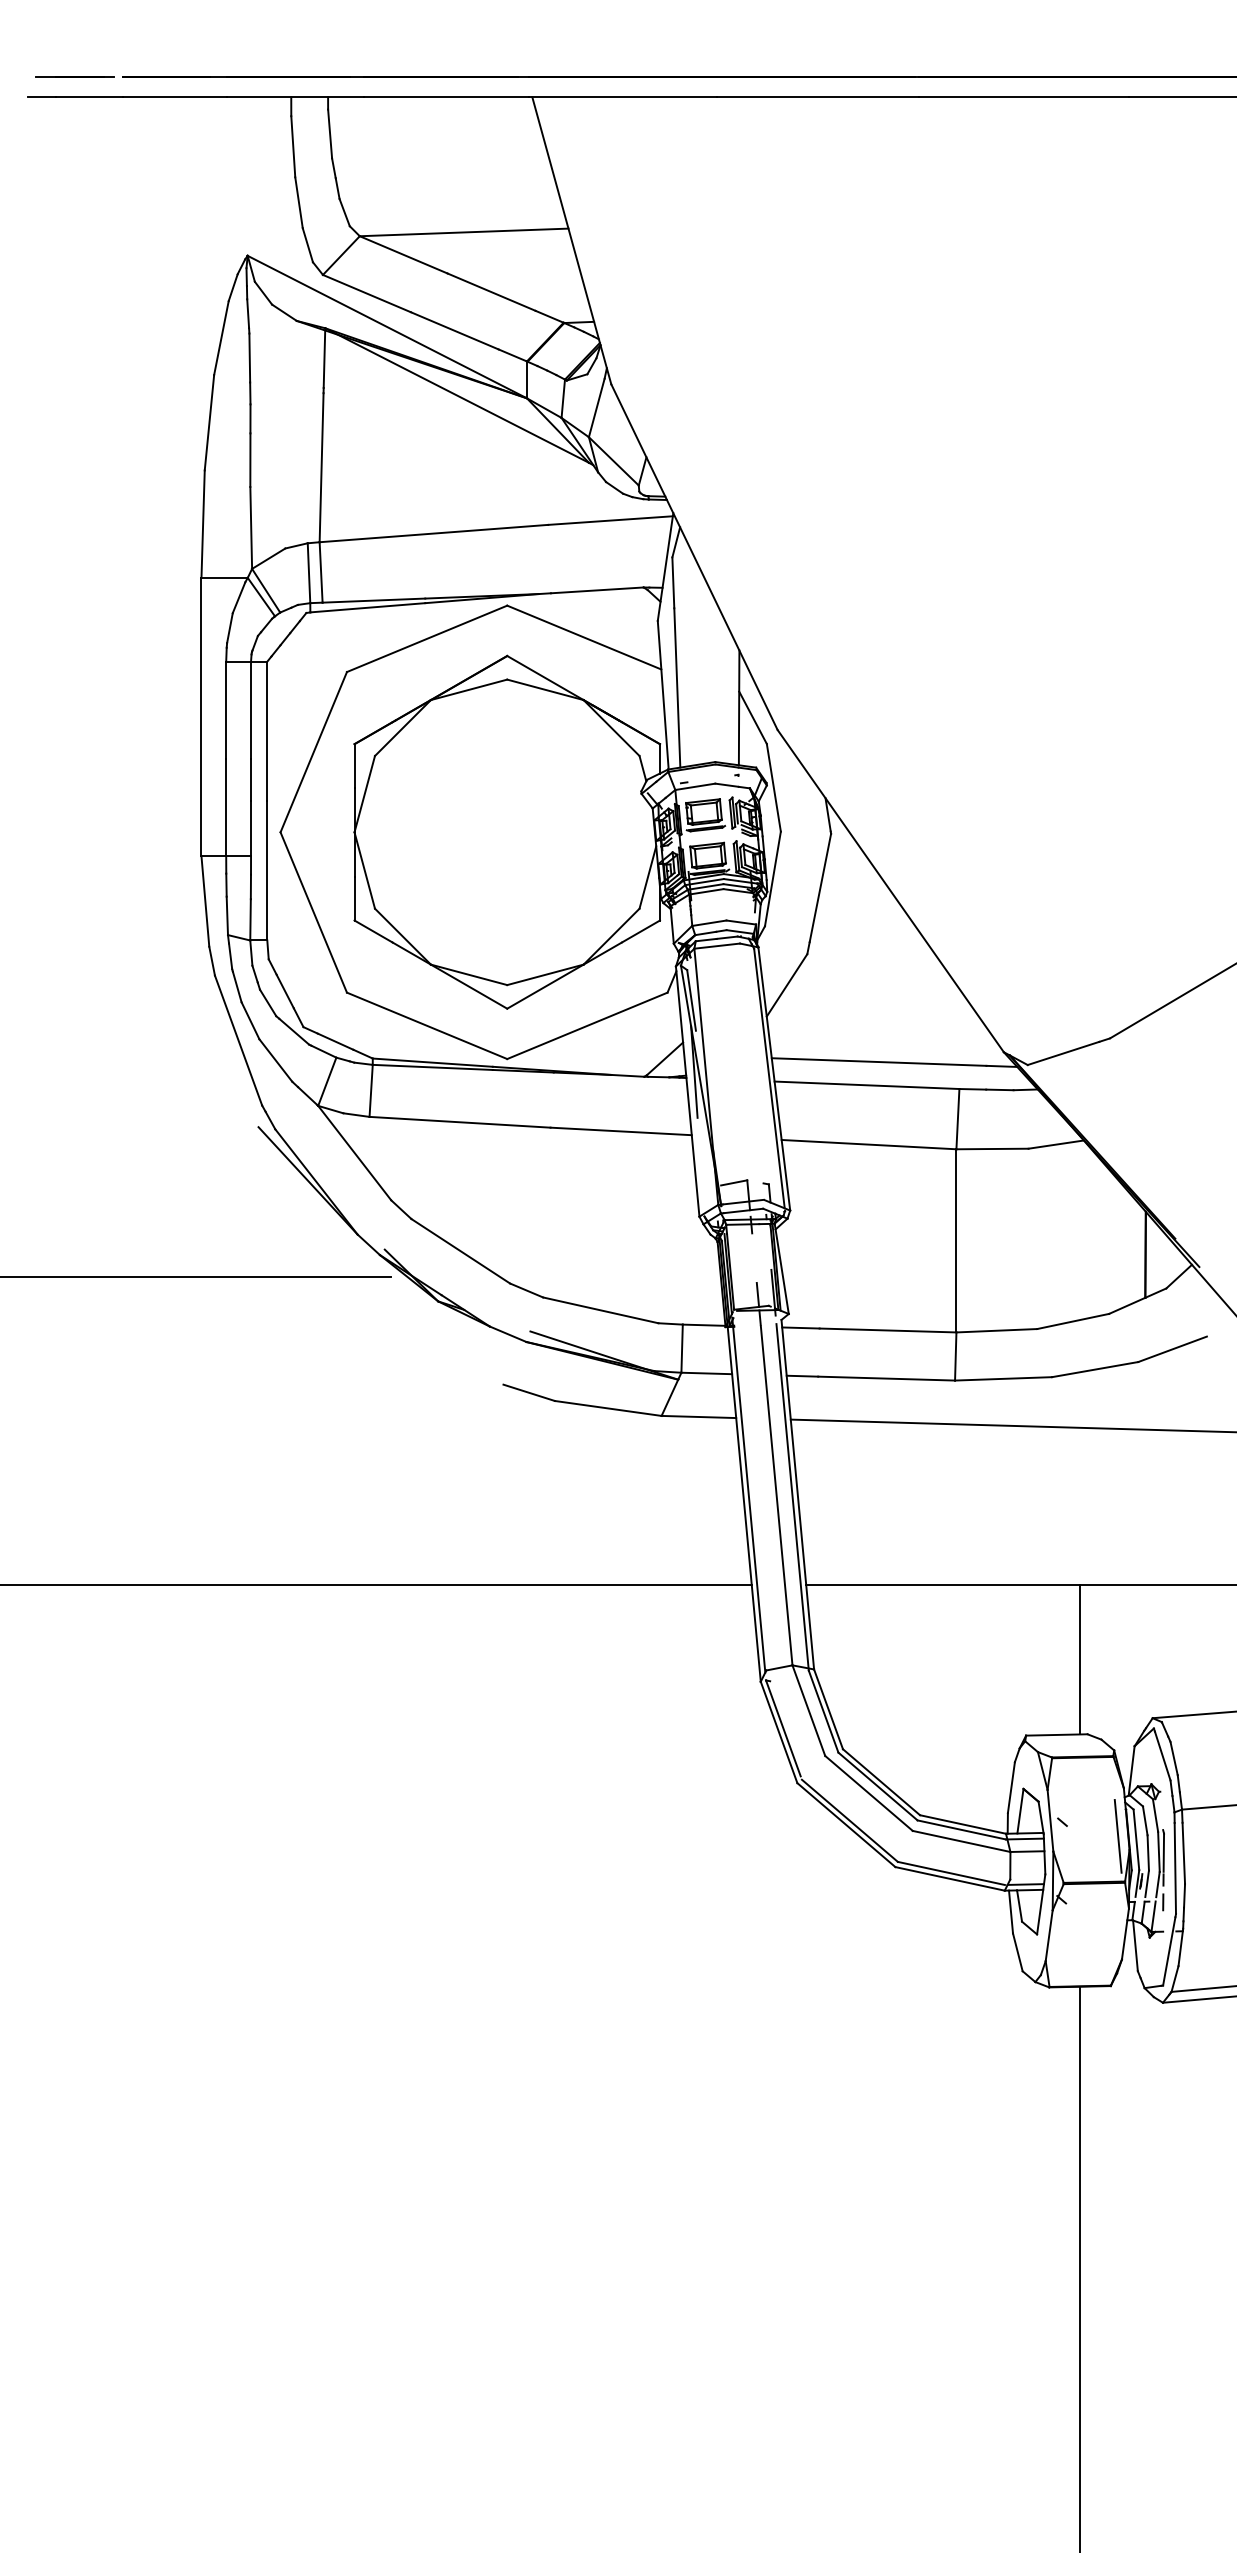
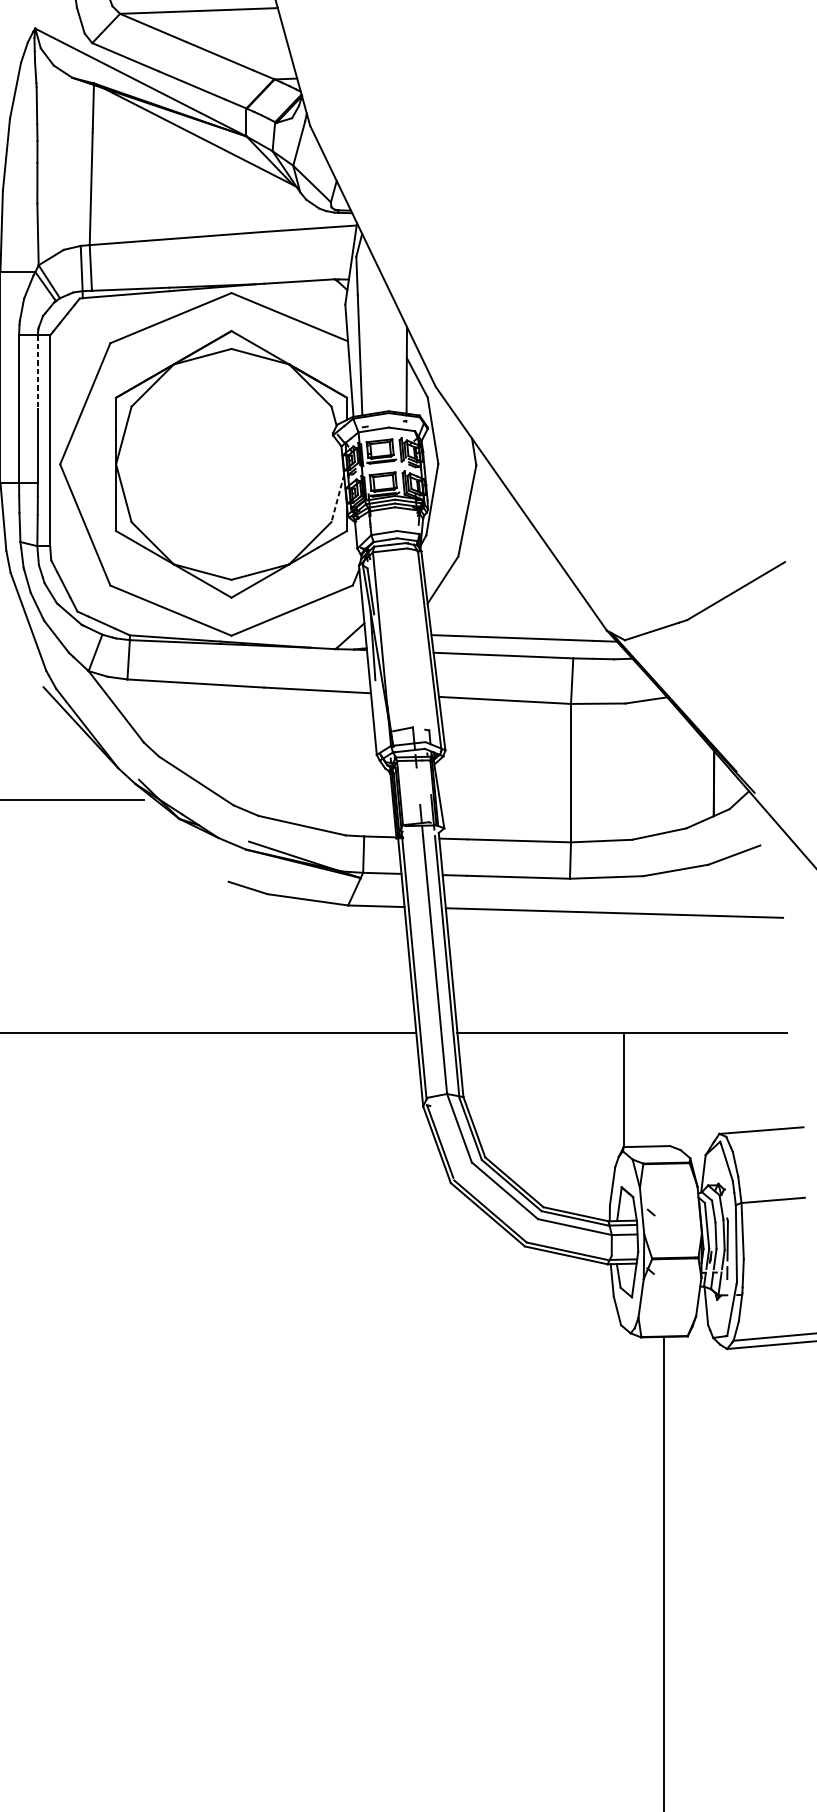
line: (251, 710) -> (38, 372), solid -> dashed
line: (647, 878) -> (337, 499), solid -> dashed
line: (1079, 1659) -> (623, 1089), moved
line: (1117, 1836) -> (692, 1223), removed

